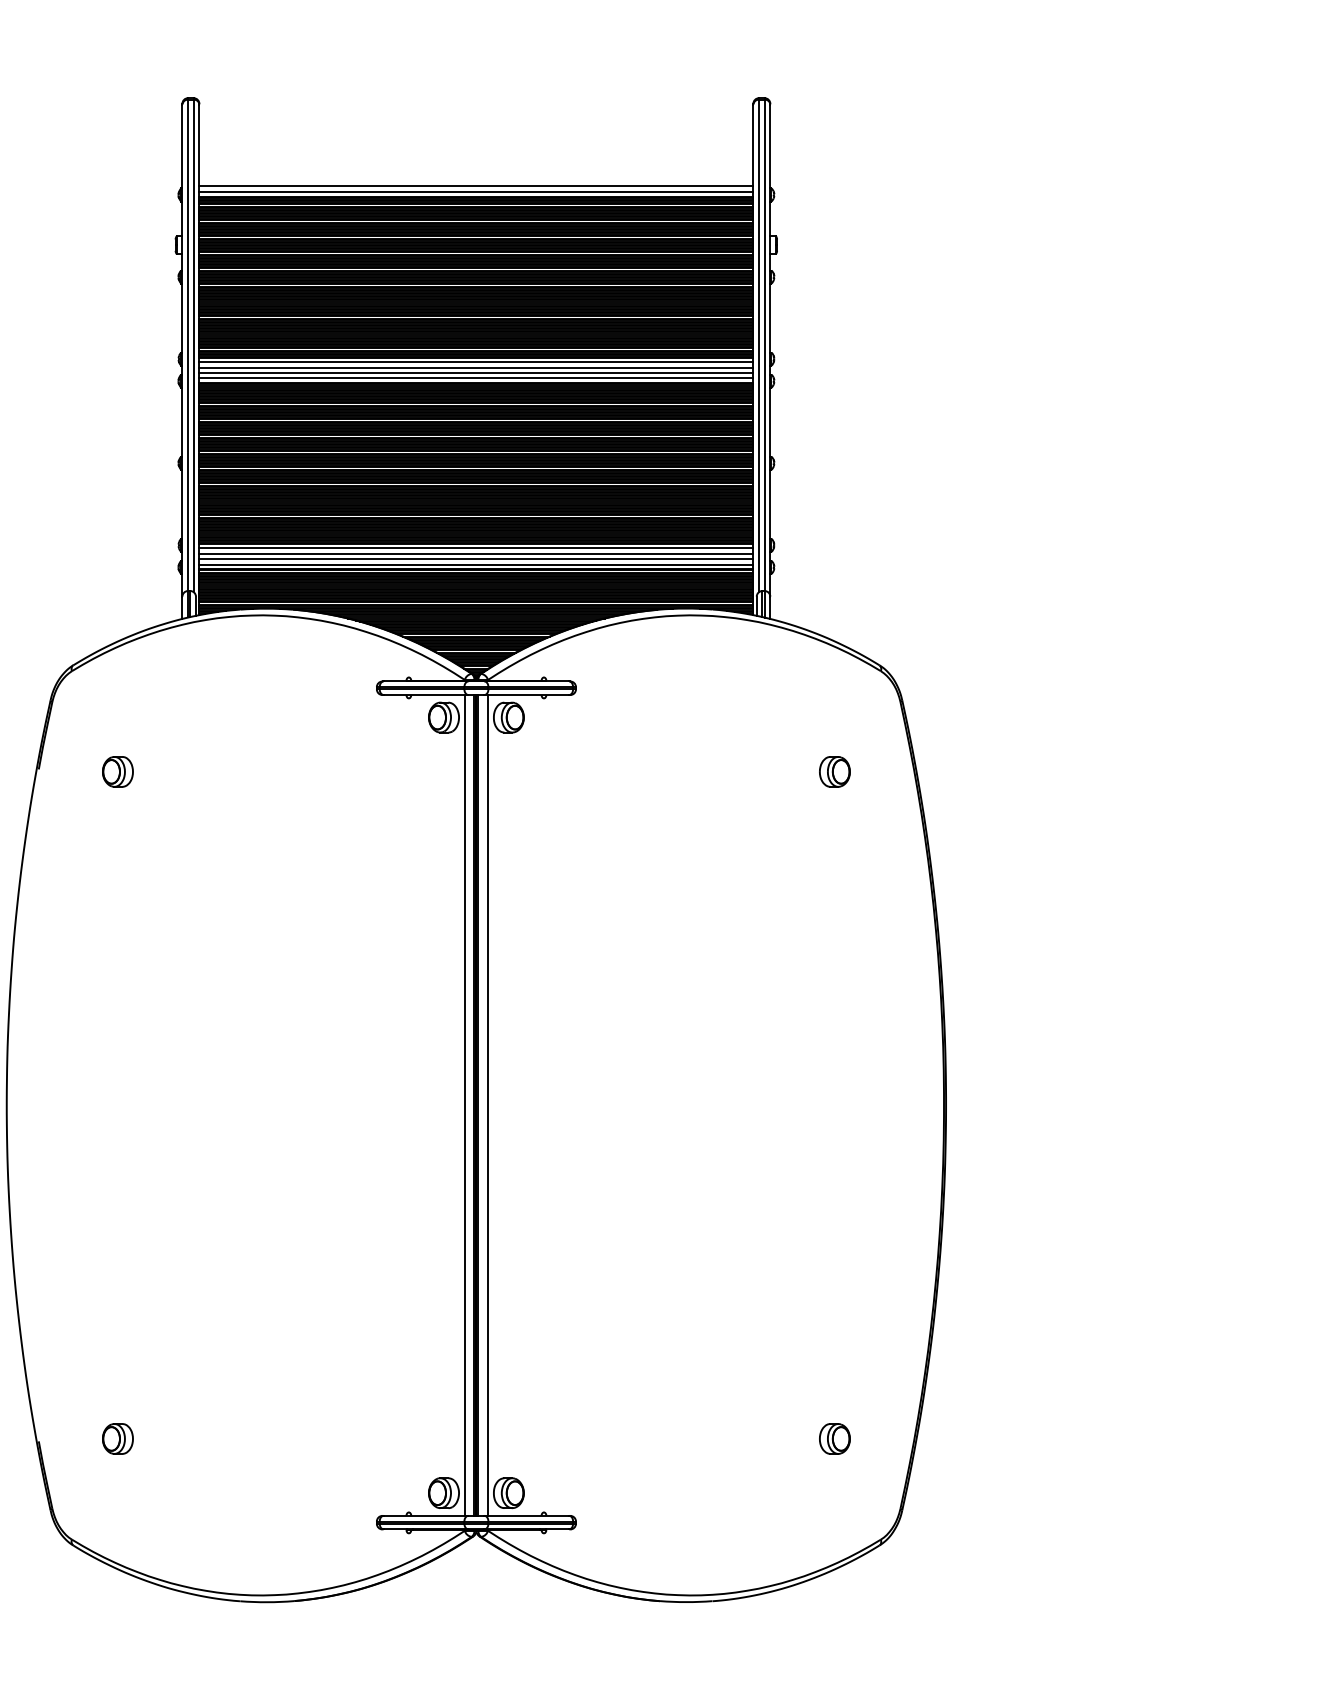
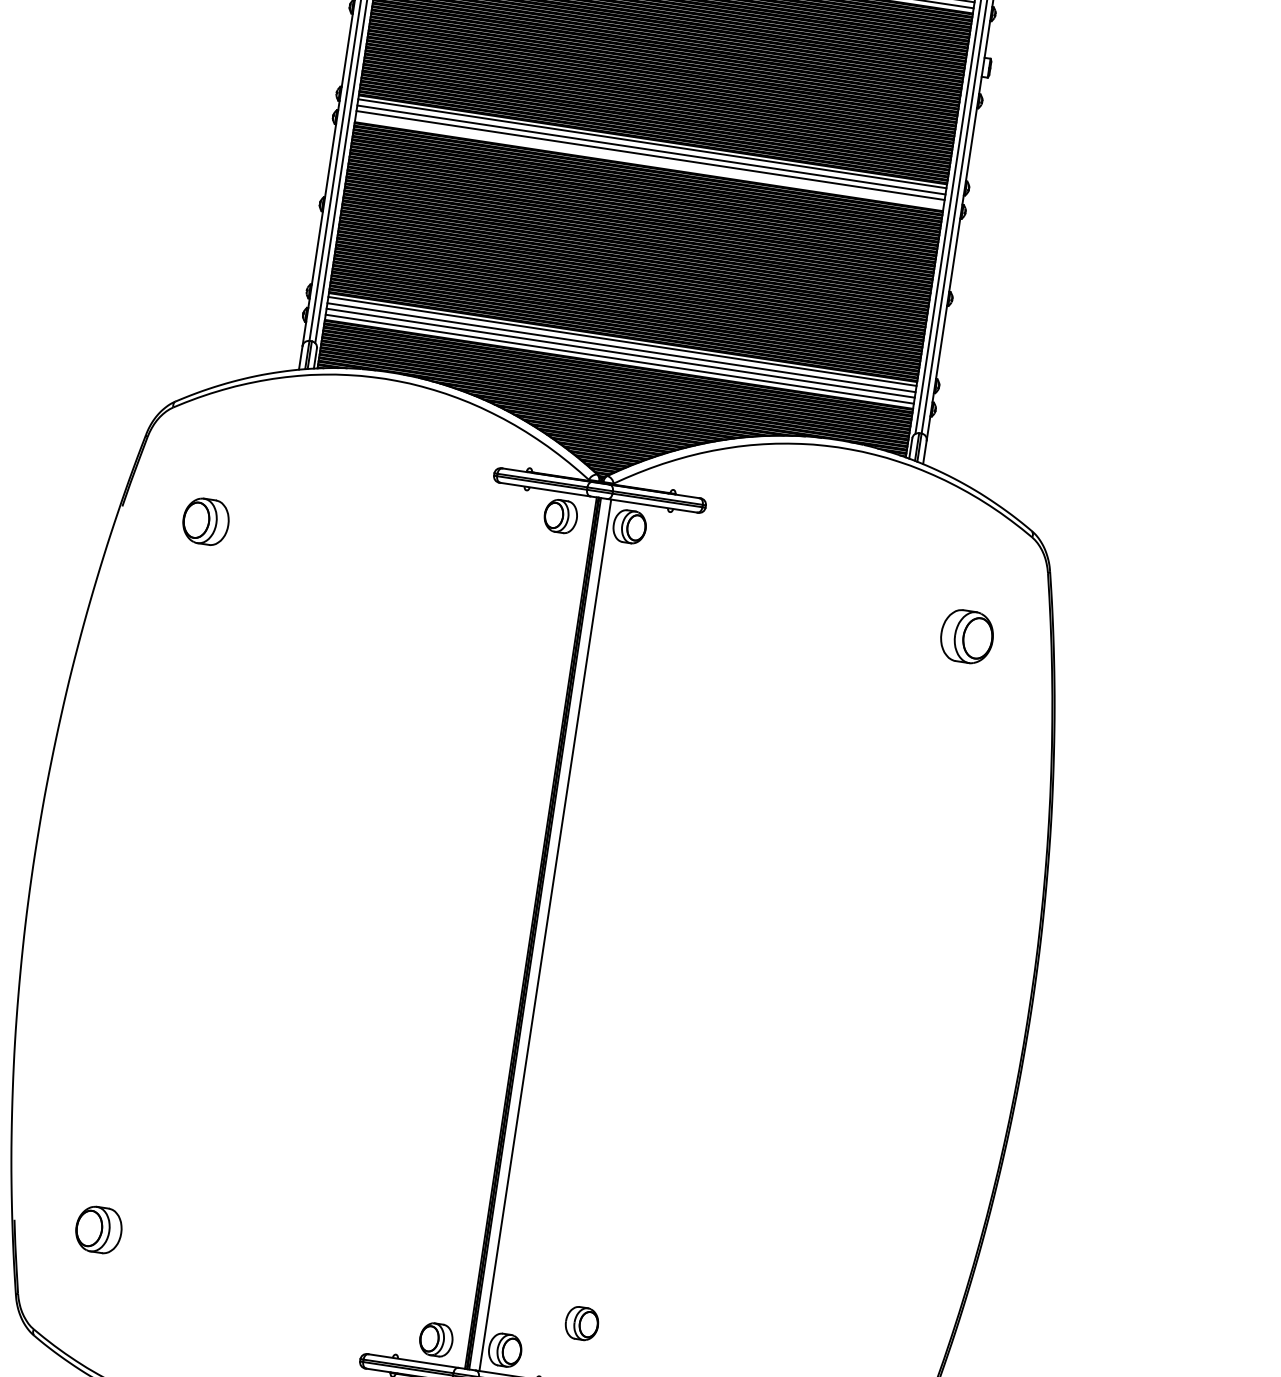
line: (476, 378) -> (649, 161), removed
part: (117, 771) -> (205, 521), size x1.4
part: (834, 771) -> (966, 636), size x1.6
line: (464, 1105) -> (520, 931), removed
part: (117, 1438) -> (98, 1229), size x1.4
part: (834, 1438) -> (581, 1323), moved

